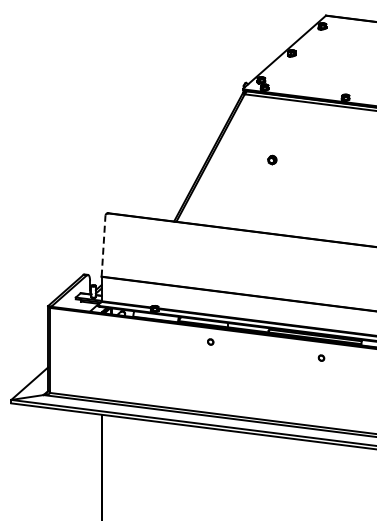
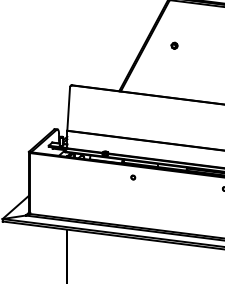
part: (272, 159) -> (174, 45), moved
line: (103, 245) -> (68, 108), dashed -> solid
part: (210, 341) -> (133, 177), moved

